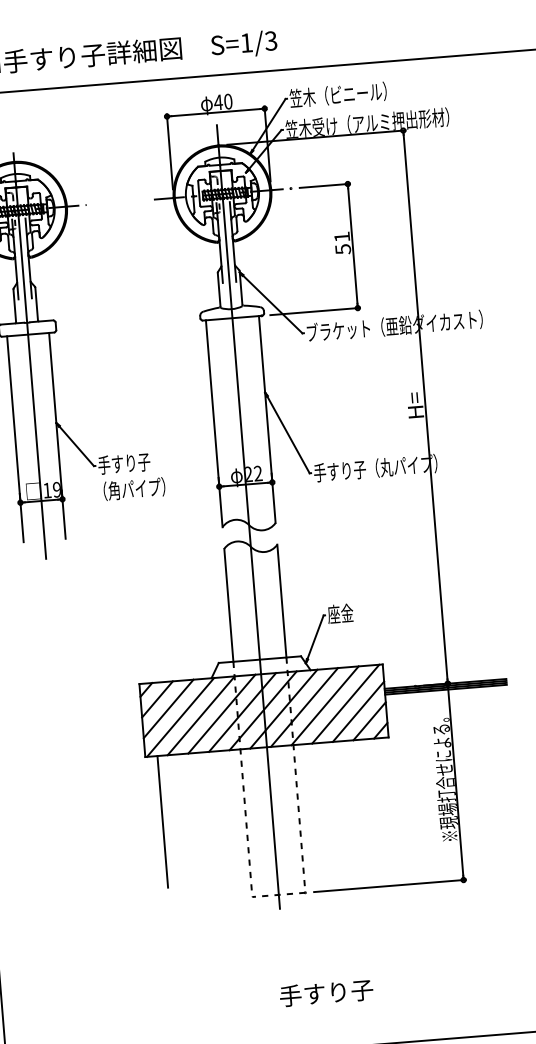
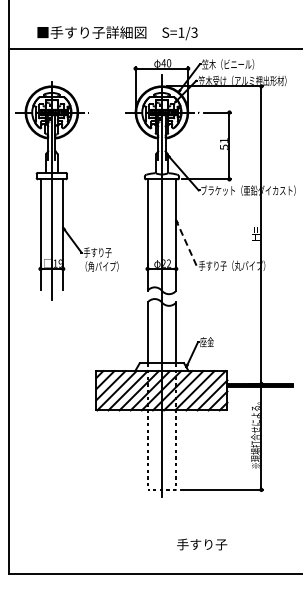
line: (287, 433) -> (186, 243), solid -> dashed
line: (161, 821) -> (102, 445), removed
text: (327, 993) -> (202, 544), moved

